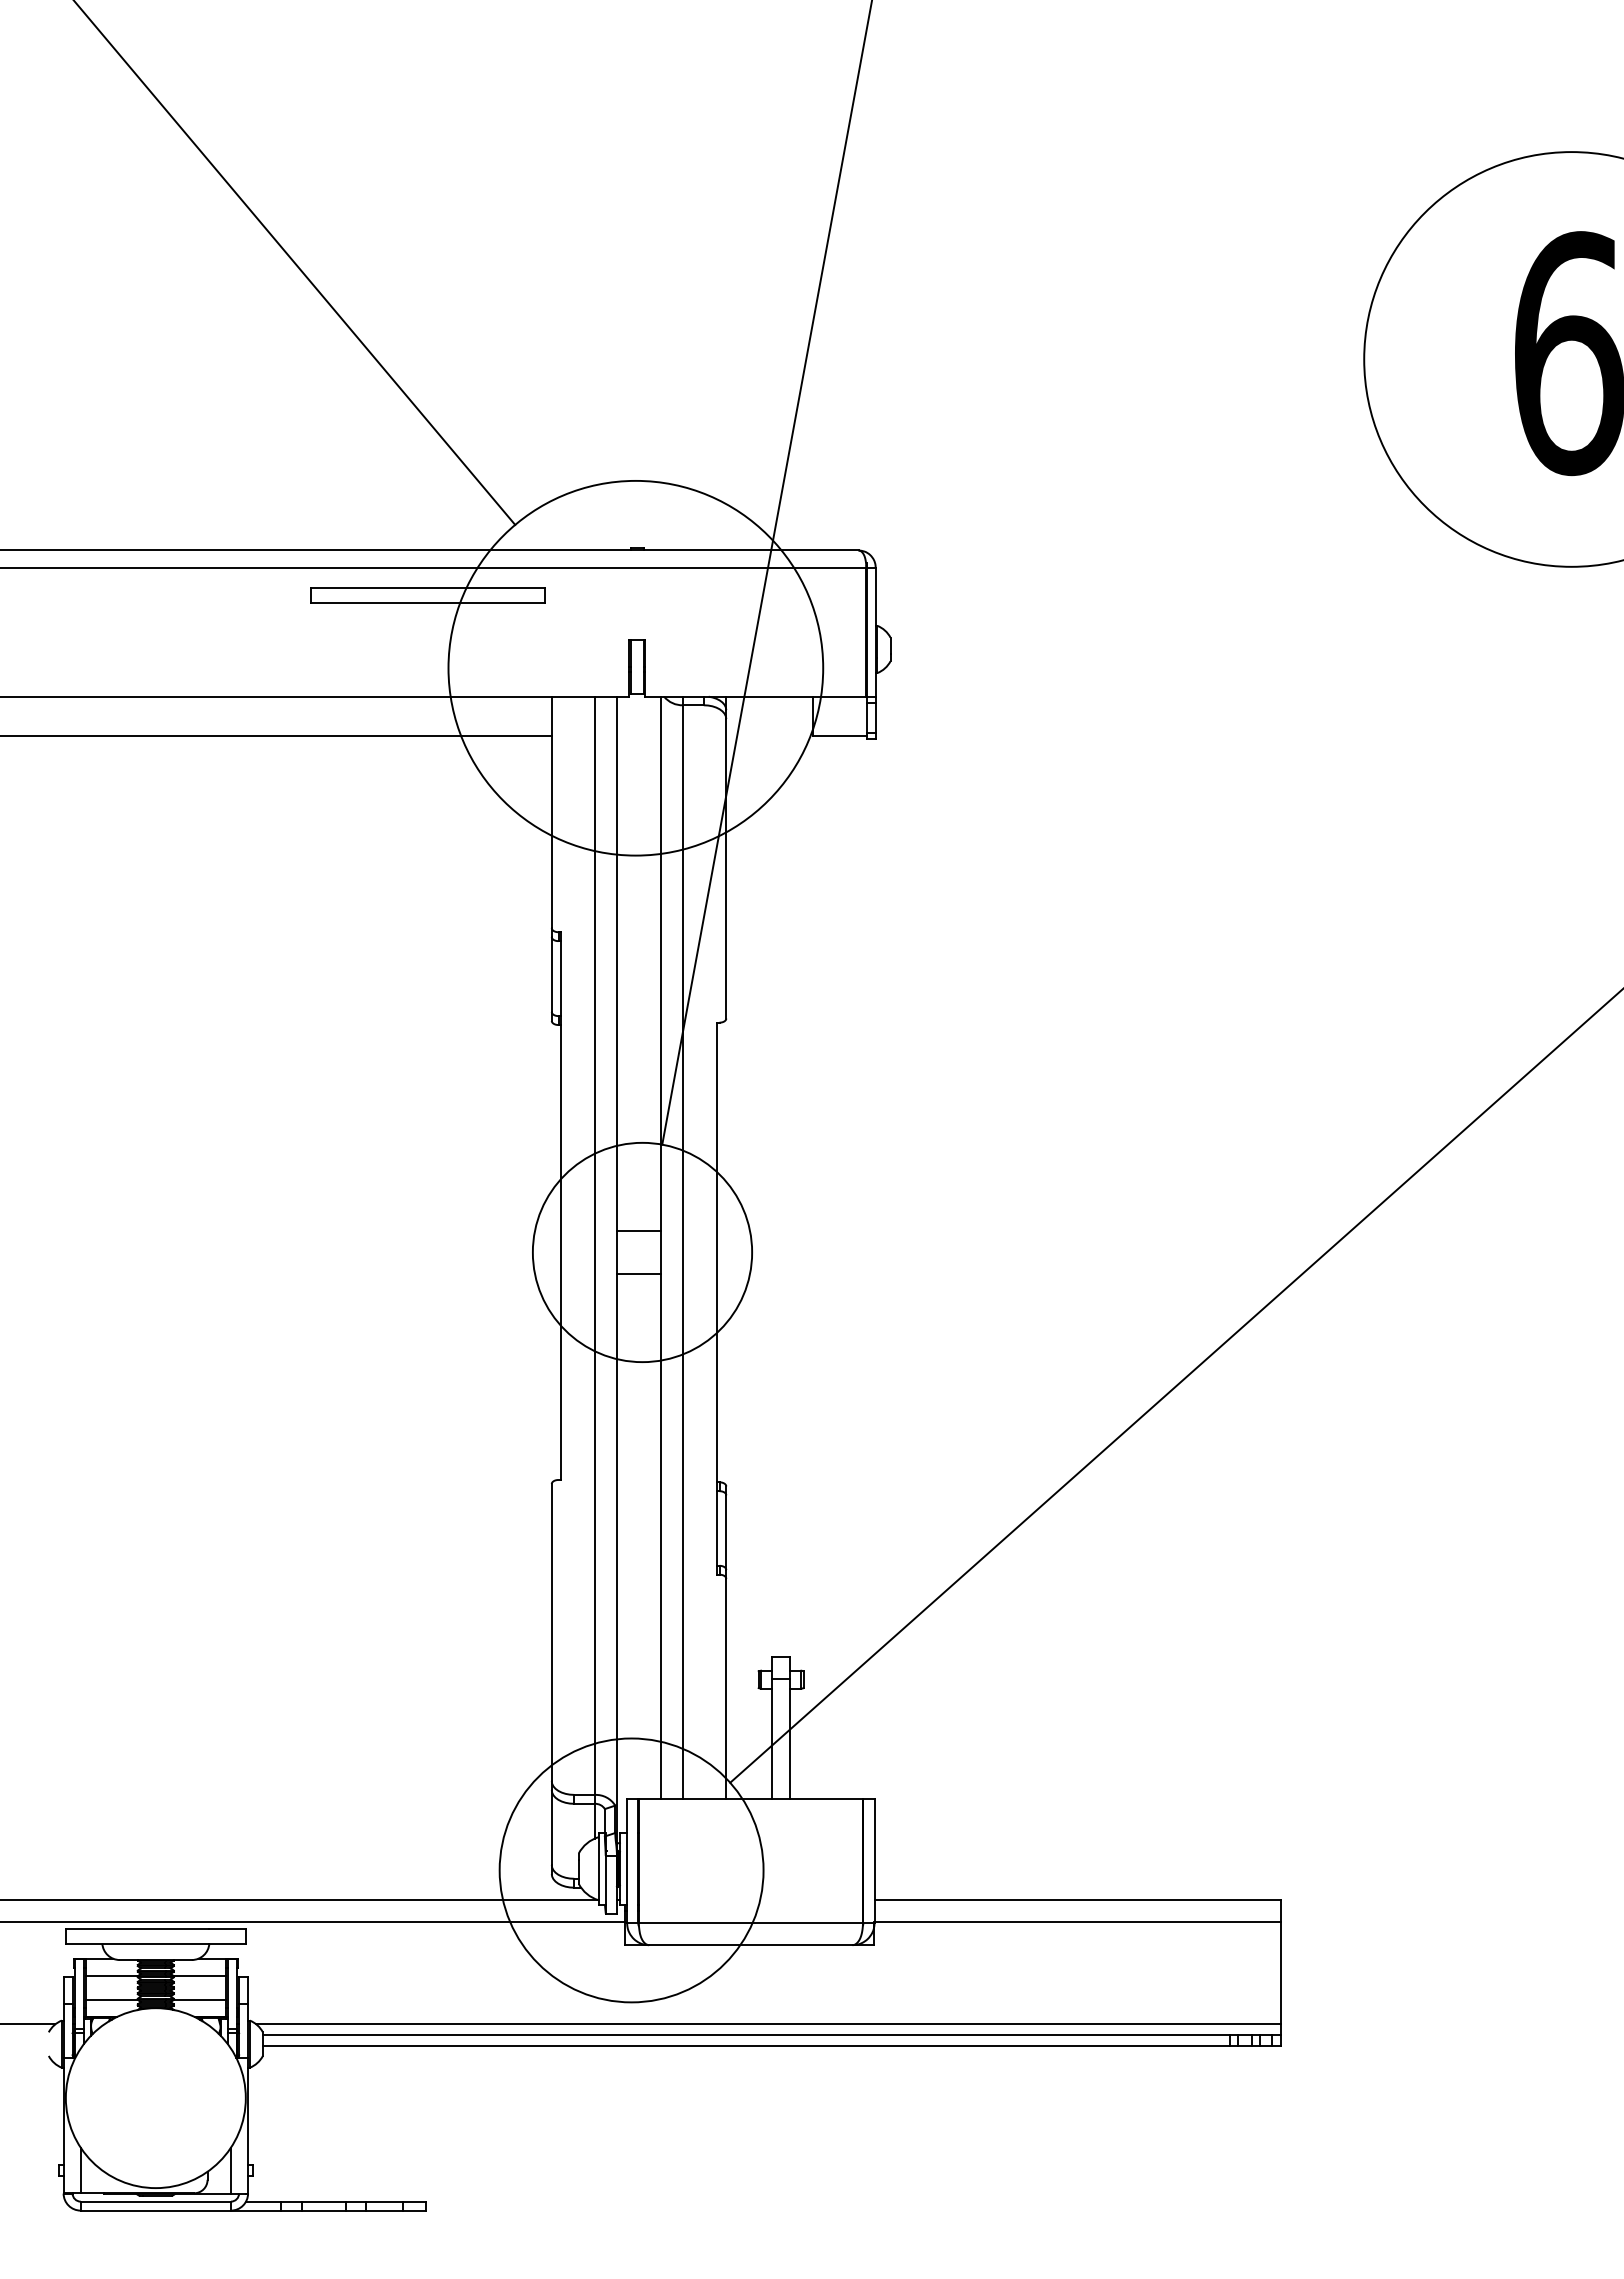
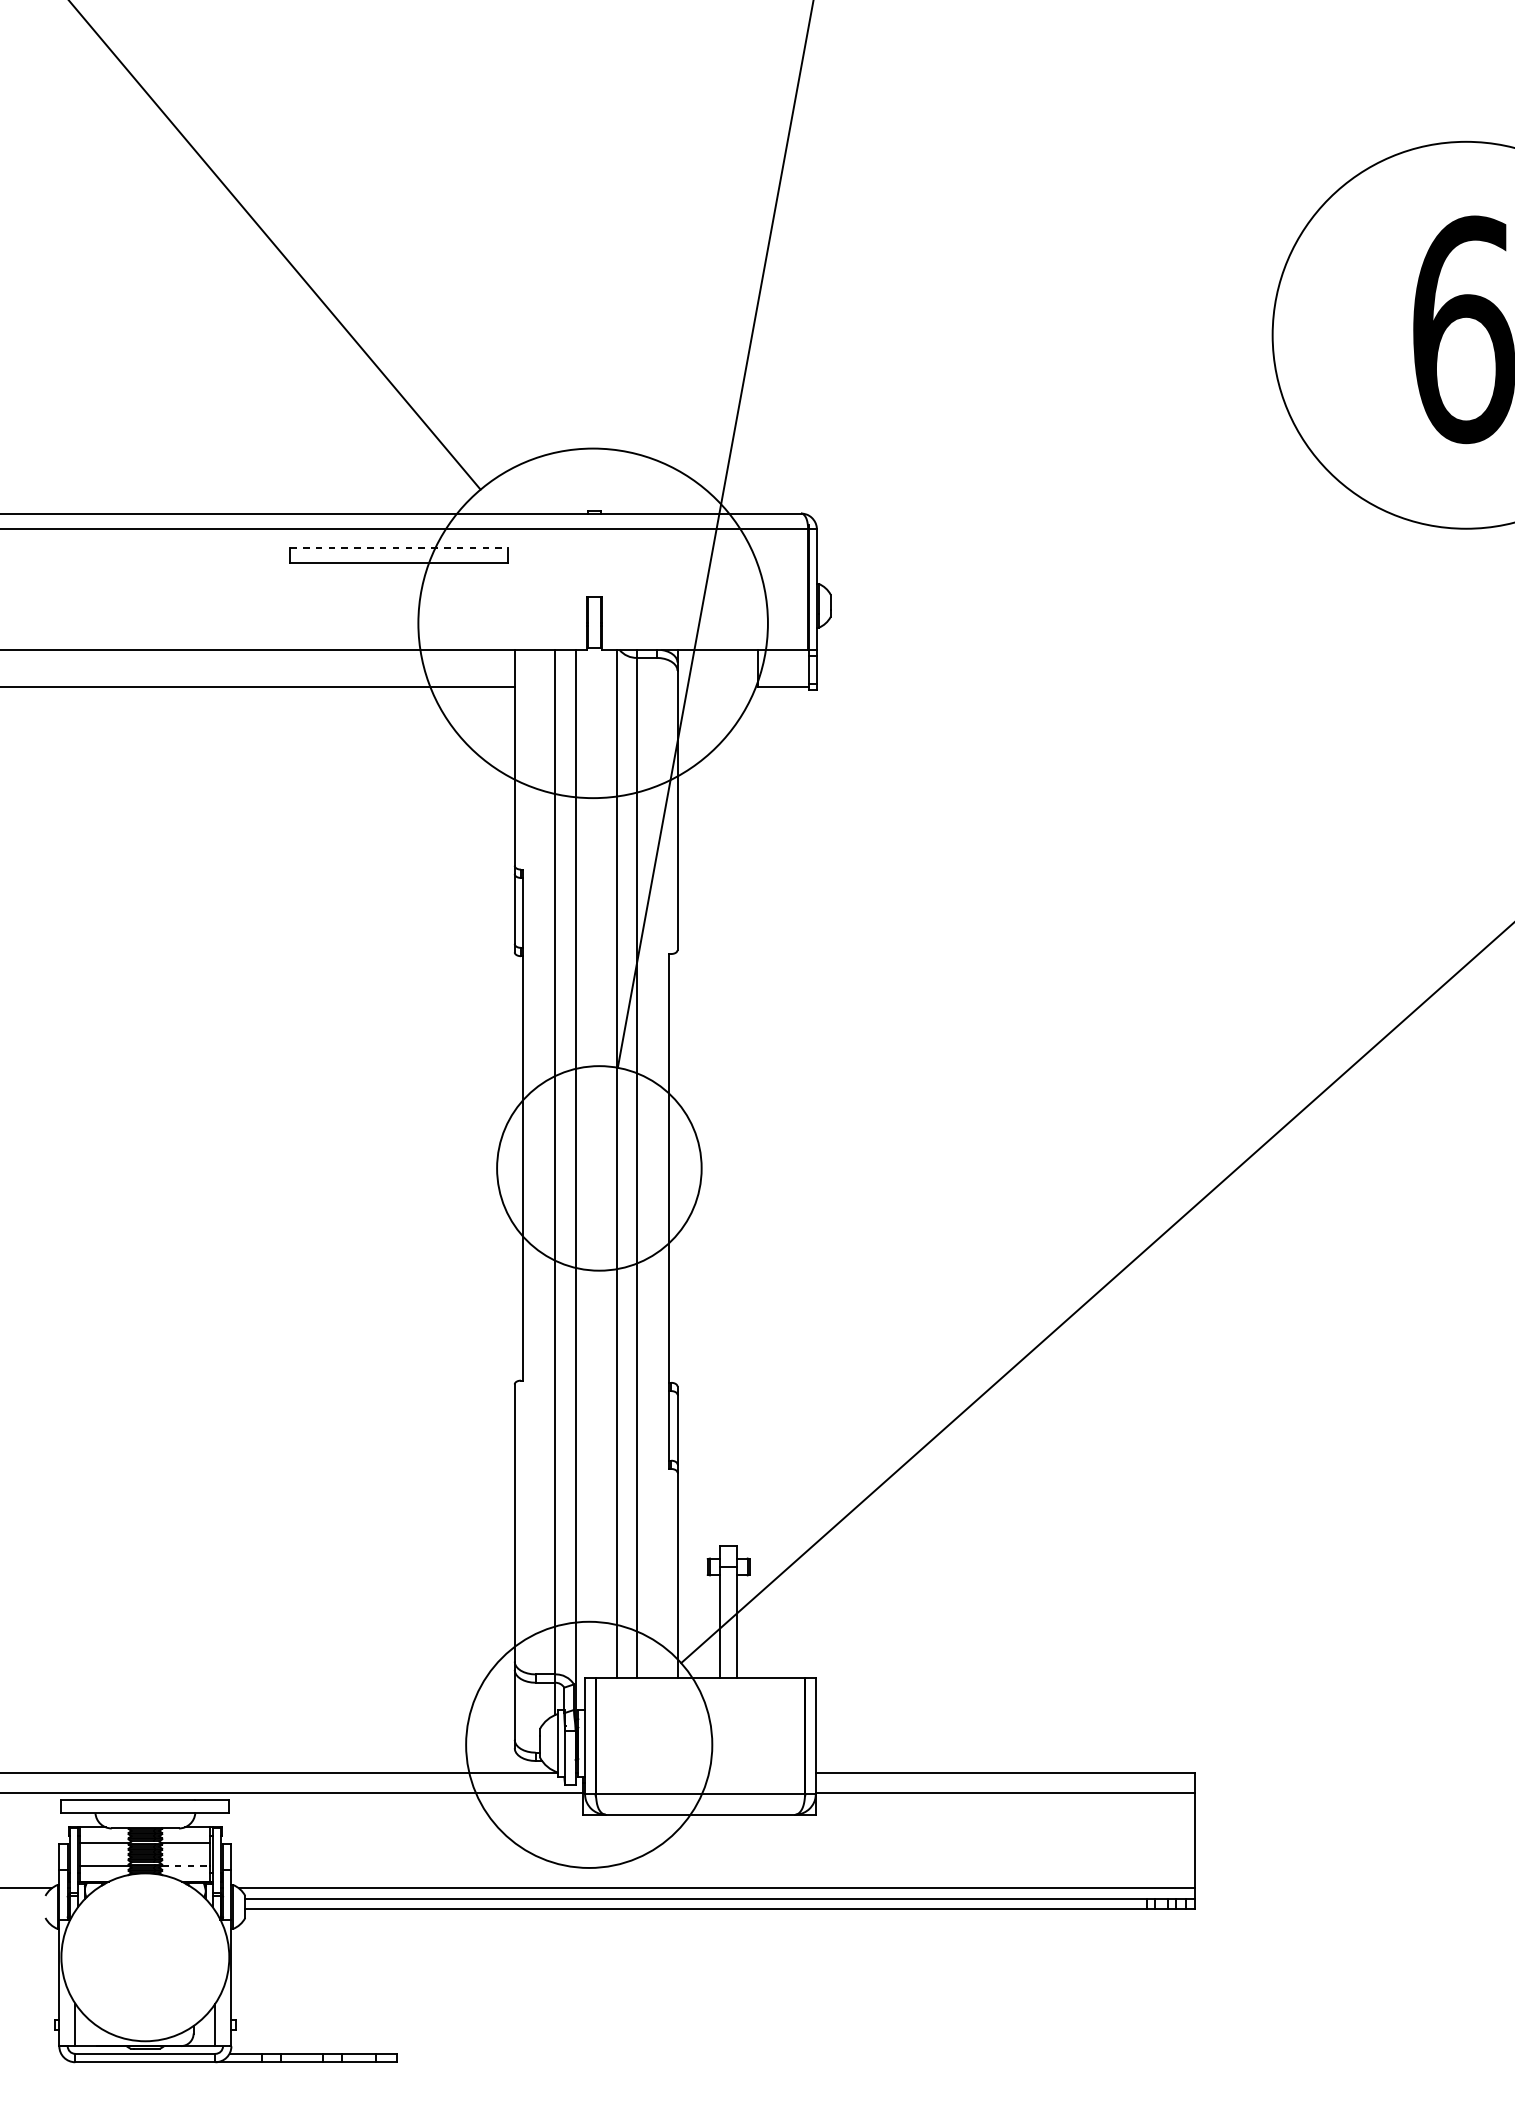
line: (428, 587) -> (399, 548), solid -> dashed
line: (639, 1230) -> (596, 1147), removed
line: (639, 1274) -> (596, 1188), removed
line: (199, 2000) -> (186, 1866), solid -> dashed

